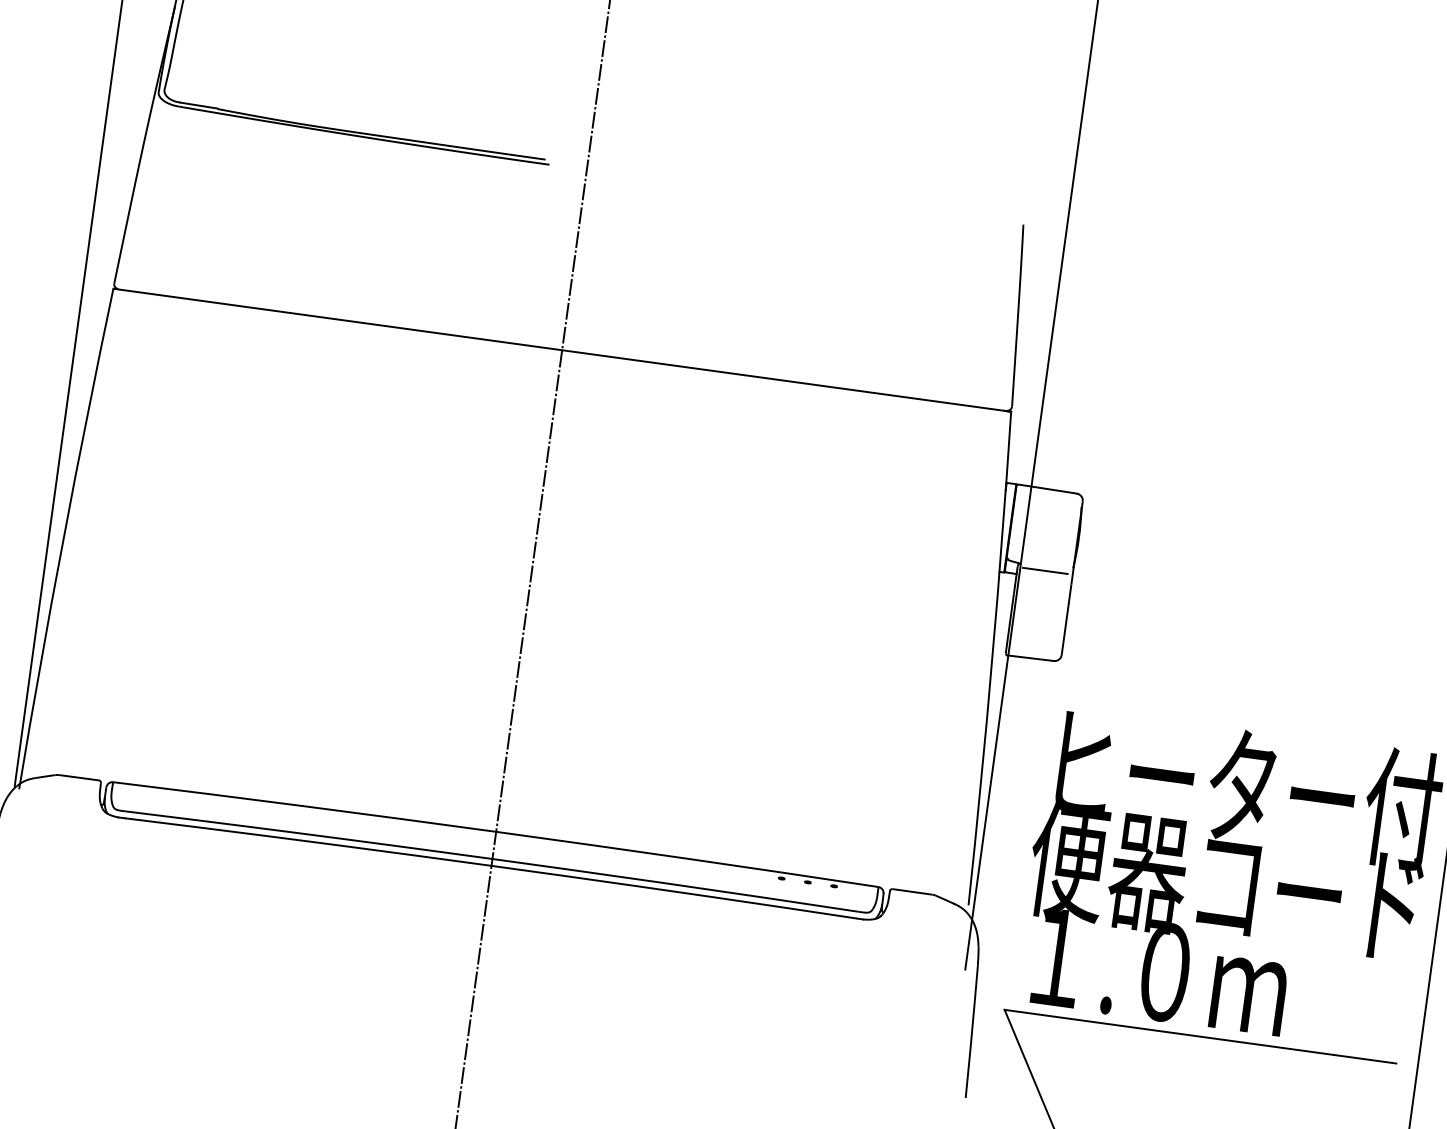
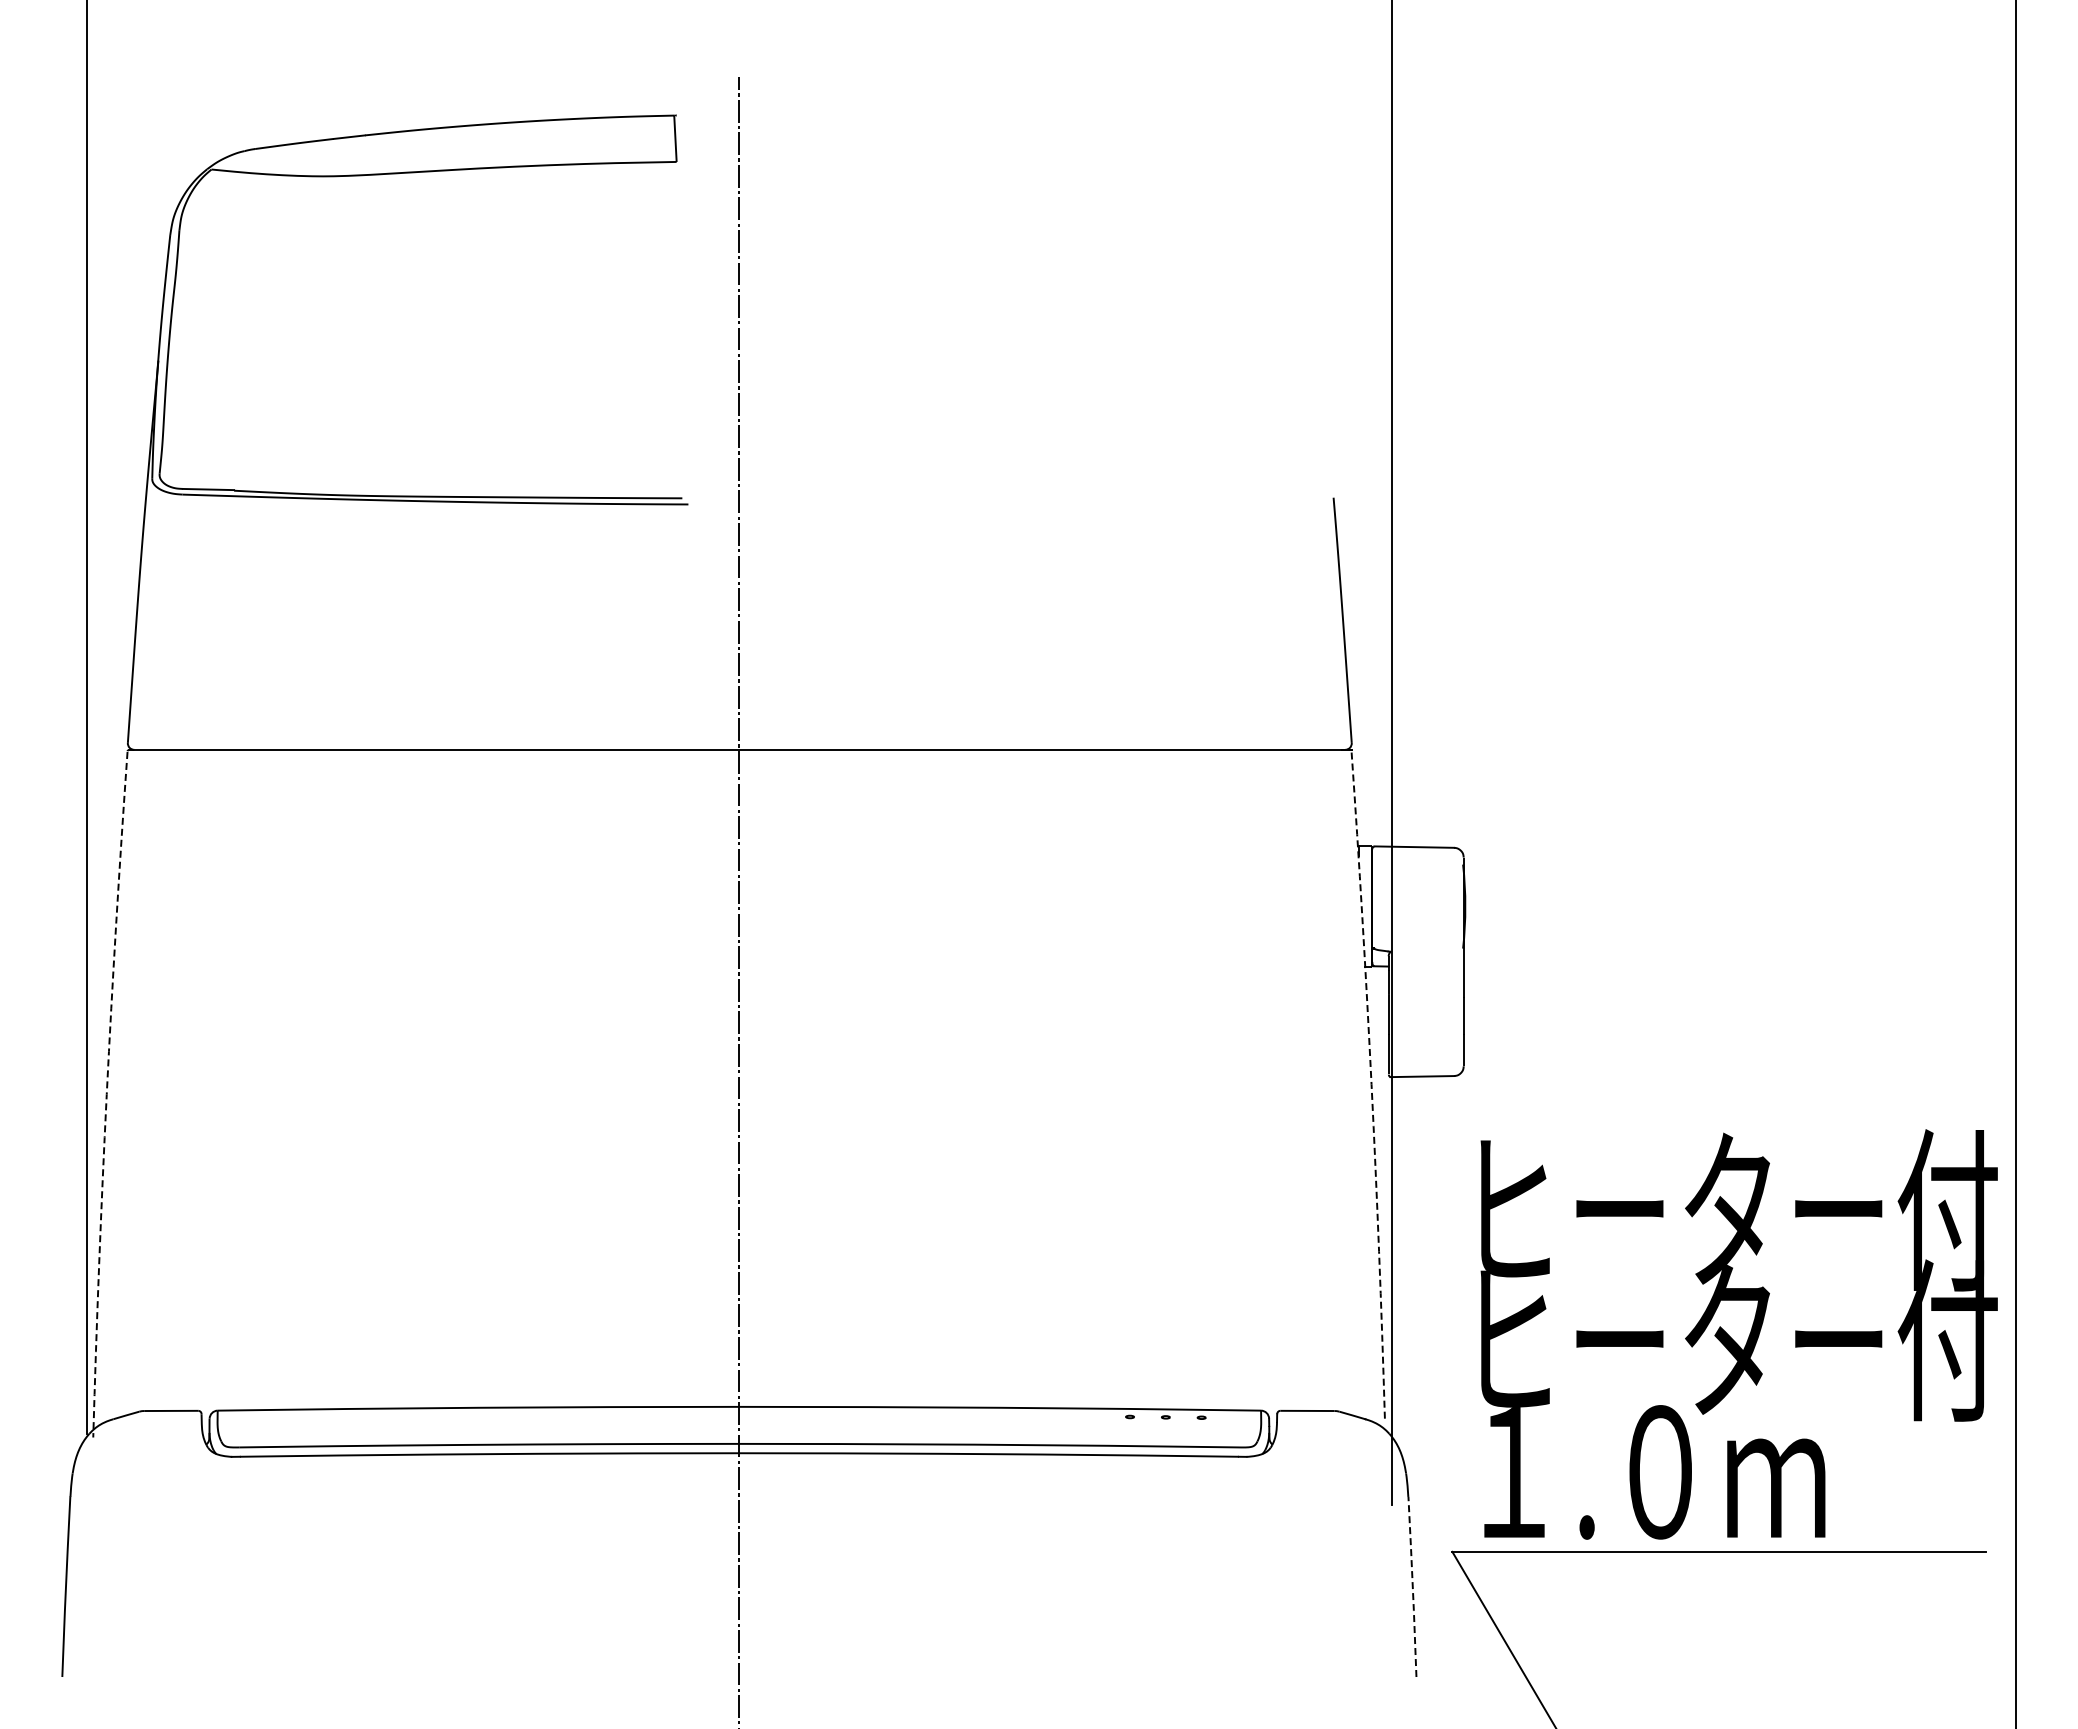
arc: (63, 539) -> (106, 1094), solid -> dashed
line: (1044, 571) -> (1425, 957), removed
arc: (992, 658) -> (1371, 1084), solid -> dashed
text: (1228, 882) -> (1728, 1340), 便器コード -> ヒーター付
line: (971, 1031) -> (1412, 1586), solid -> dashed

